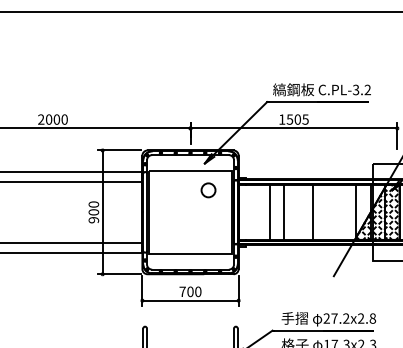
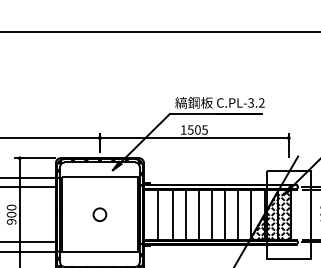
circle: (208, 190) -> (99, 214), moved
line: (253, 211) -> (157, 213), added
line: (298, 211) -> (198, 213), added
line: (327, 211) -> (225, 213), added
line: (341, 211) -> (237, 213), added

